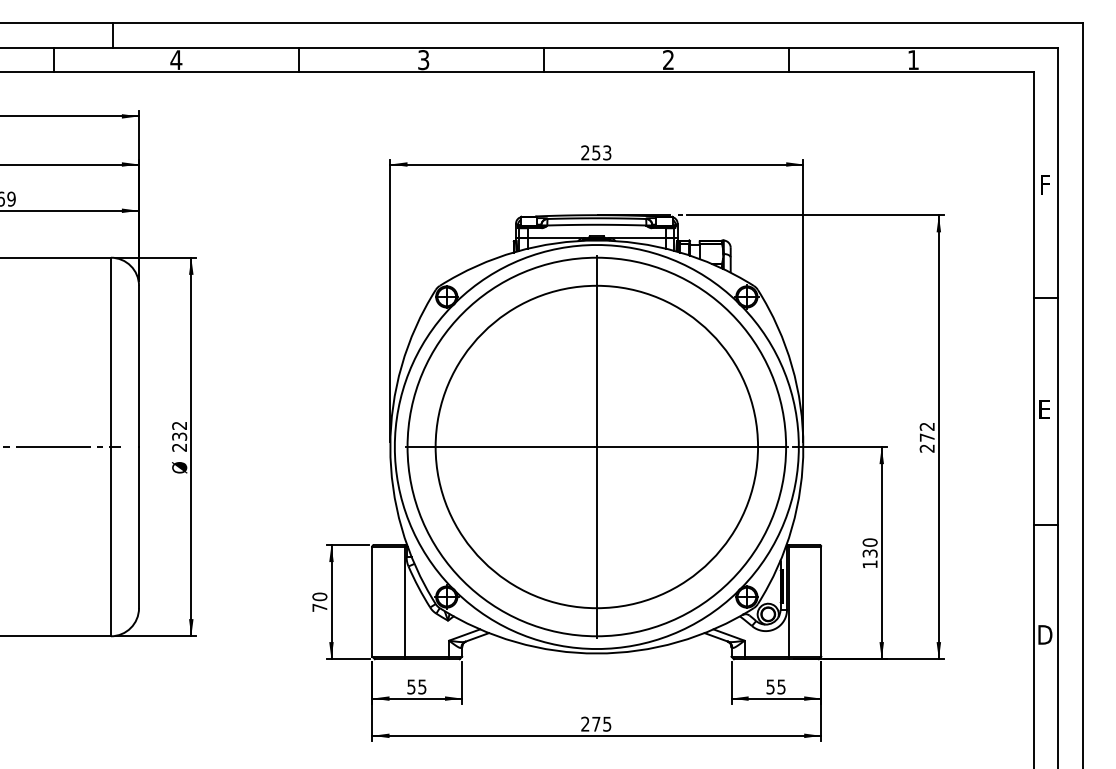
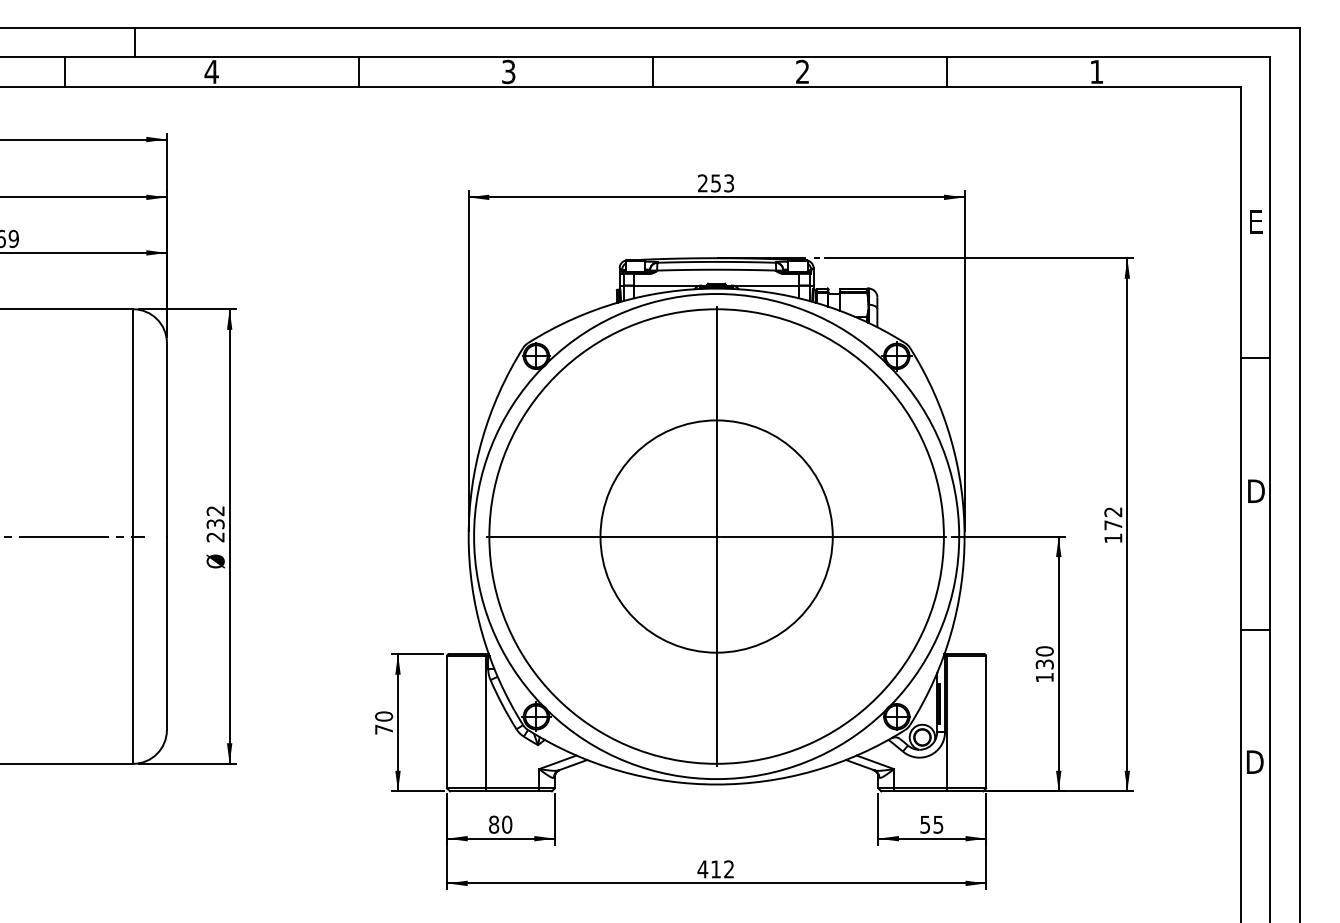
text: (1047, 184) -> (1257, 221), F -> E
text: (1046, 408) -> (1256, 490), E -> D
circle: (596, 446) -> (716, 536), size x0.6
text: (927, 448) -> (1113, 538), 272 -> 172
text: (416, 686) -> (500, 824), 55 -> 80
text: (595, 724) -> (715, 869), 275 -> 412

